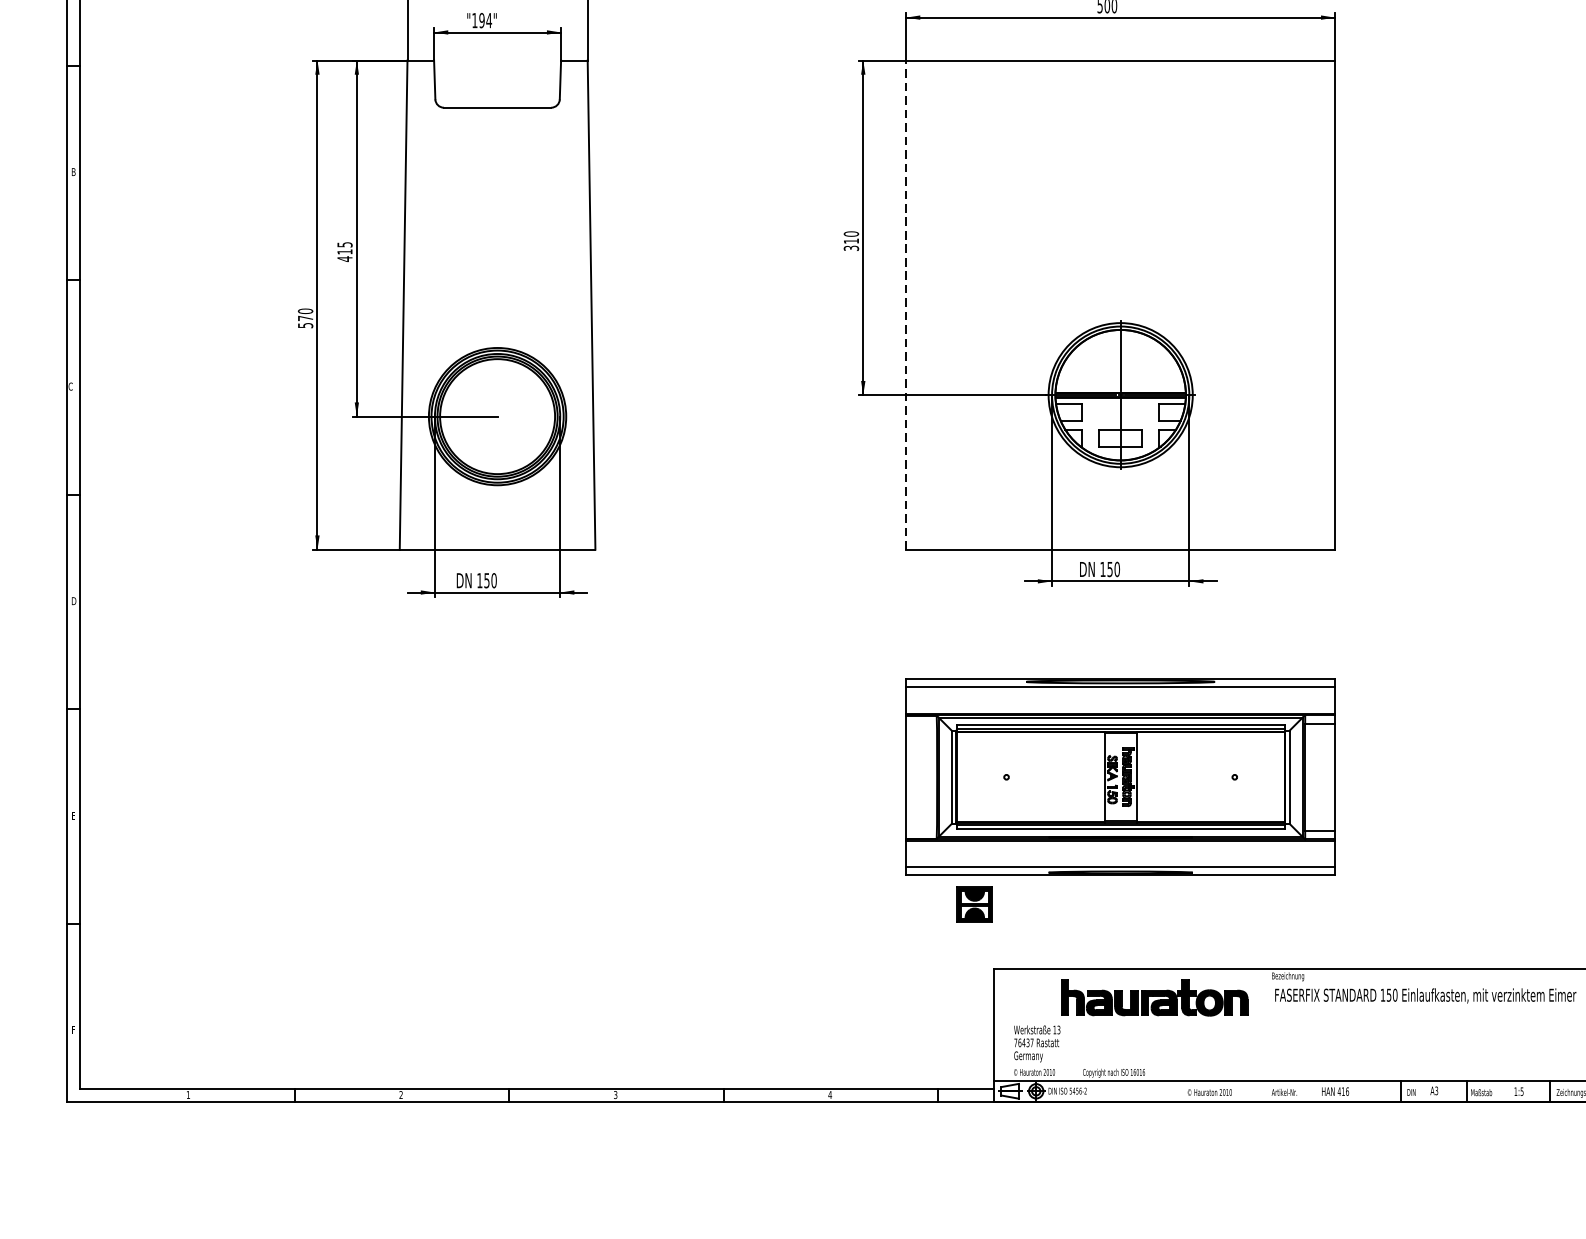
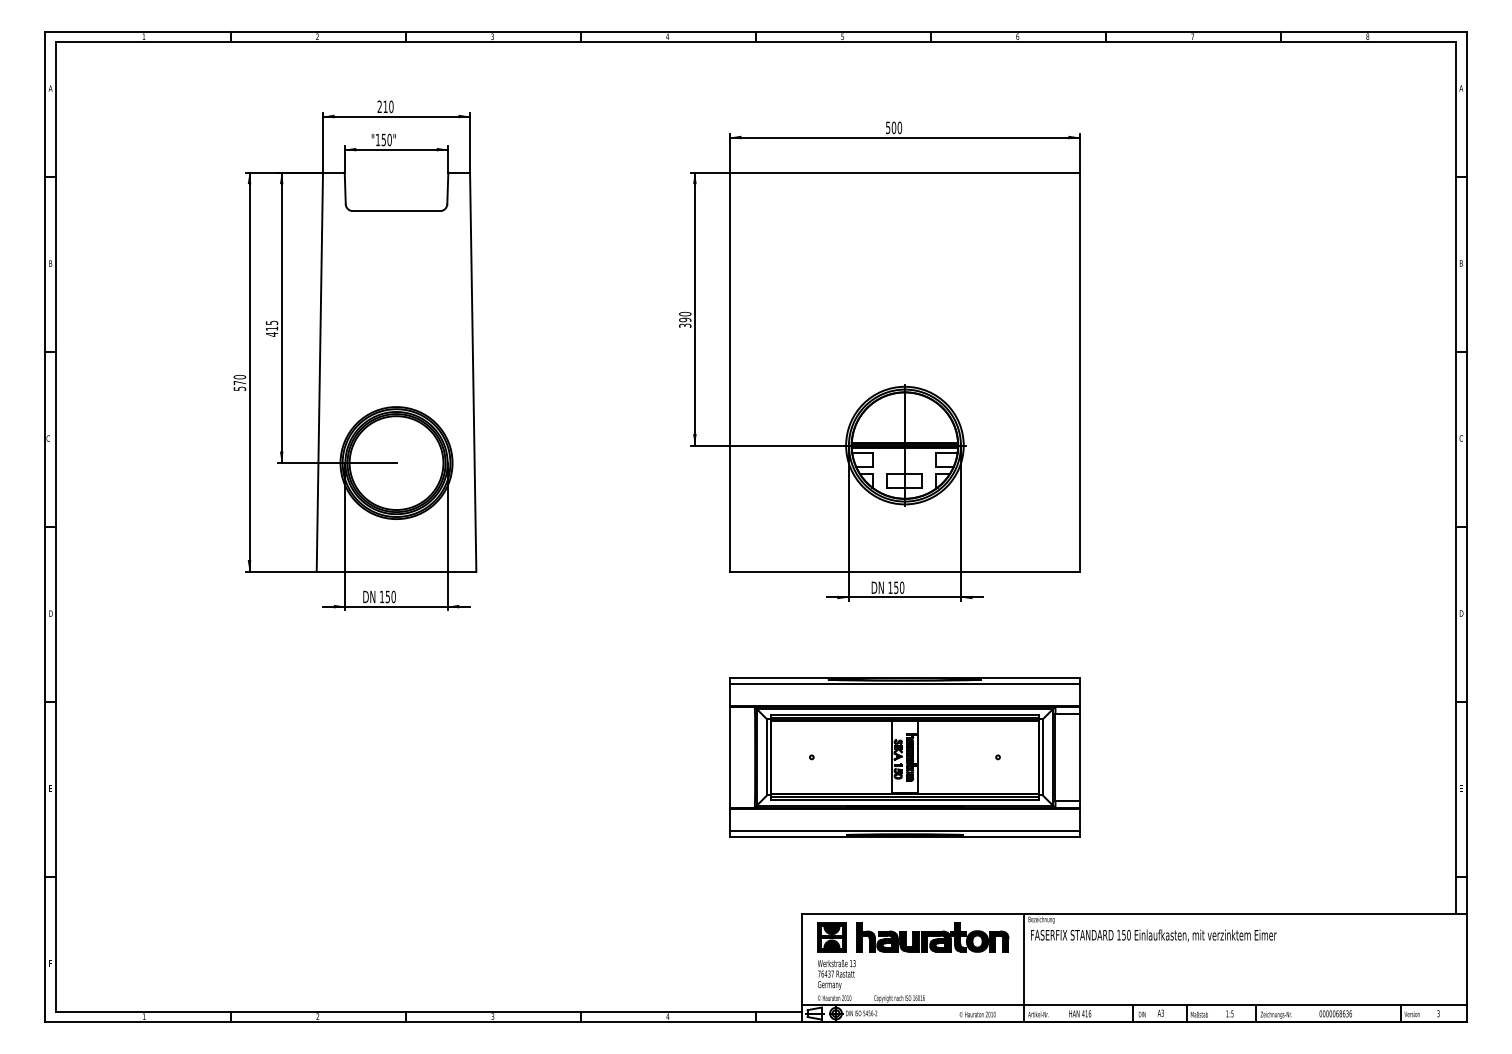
text: (485, 20) -> (386, 139), "194" -> "150"
text: (851, 240) -> (685, 319), 310 -> 390
line: (905, 305) -> (729, 372), dashed -> solid
part: (974, 904) -> (831, 937), moved
line: (1265, 1034) -> (1023, 967), added

